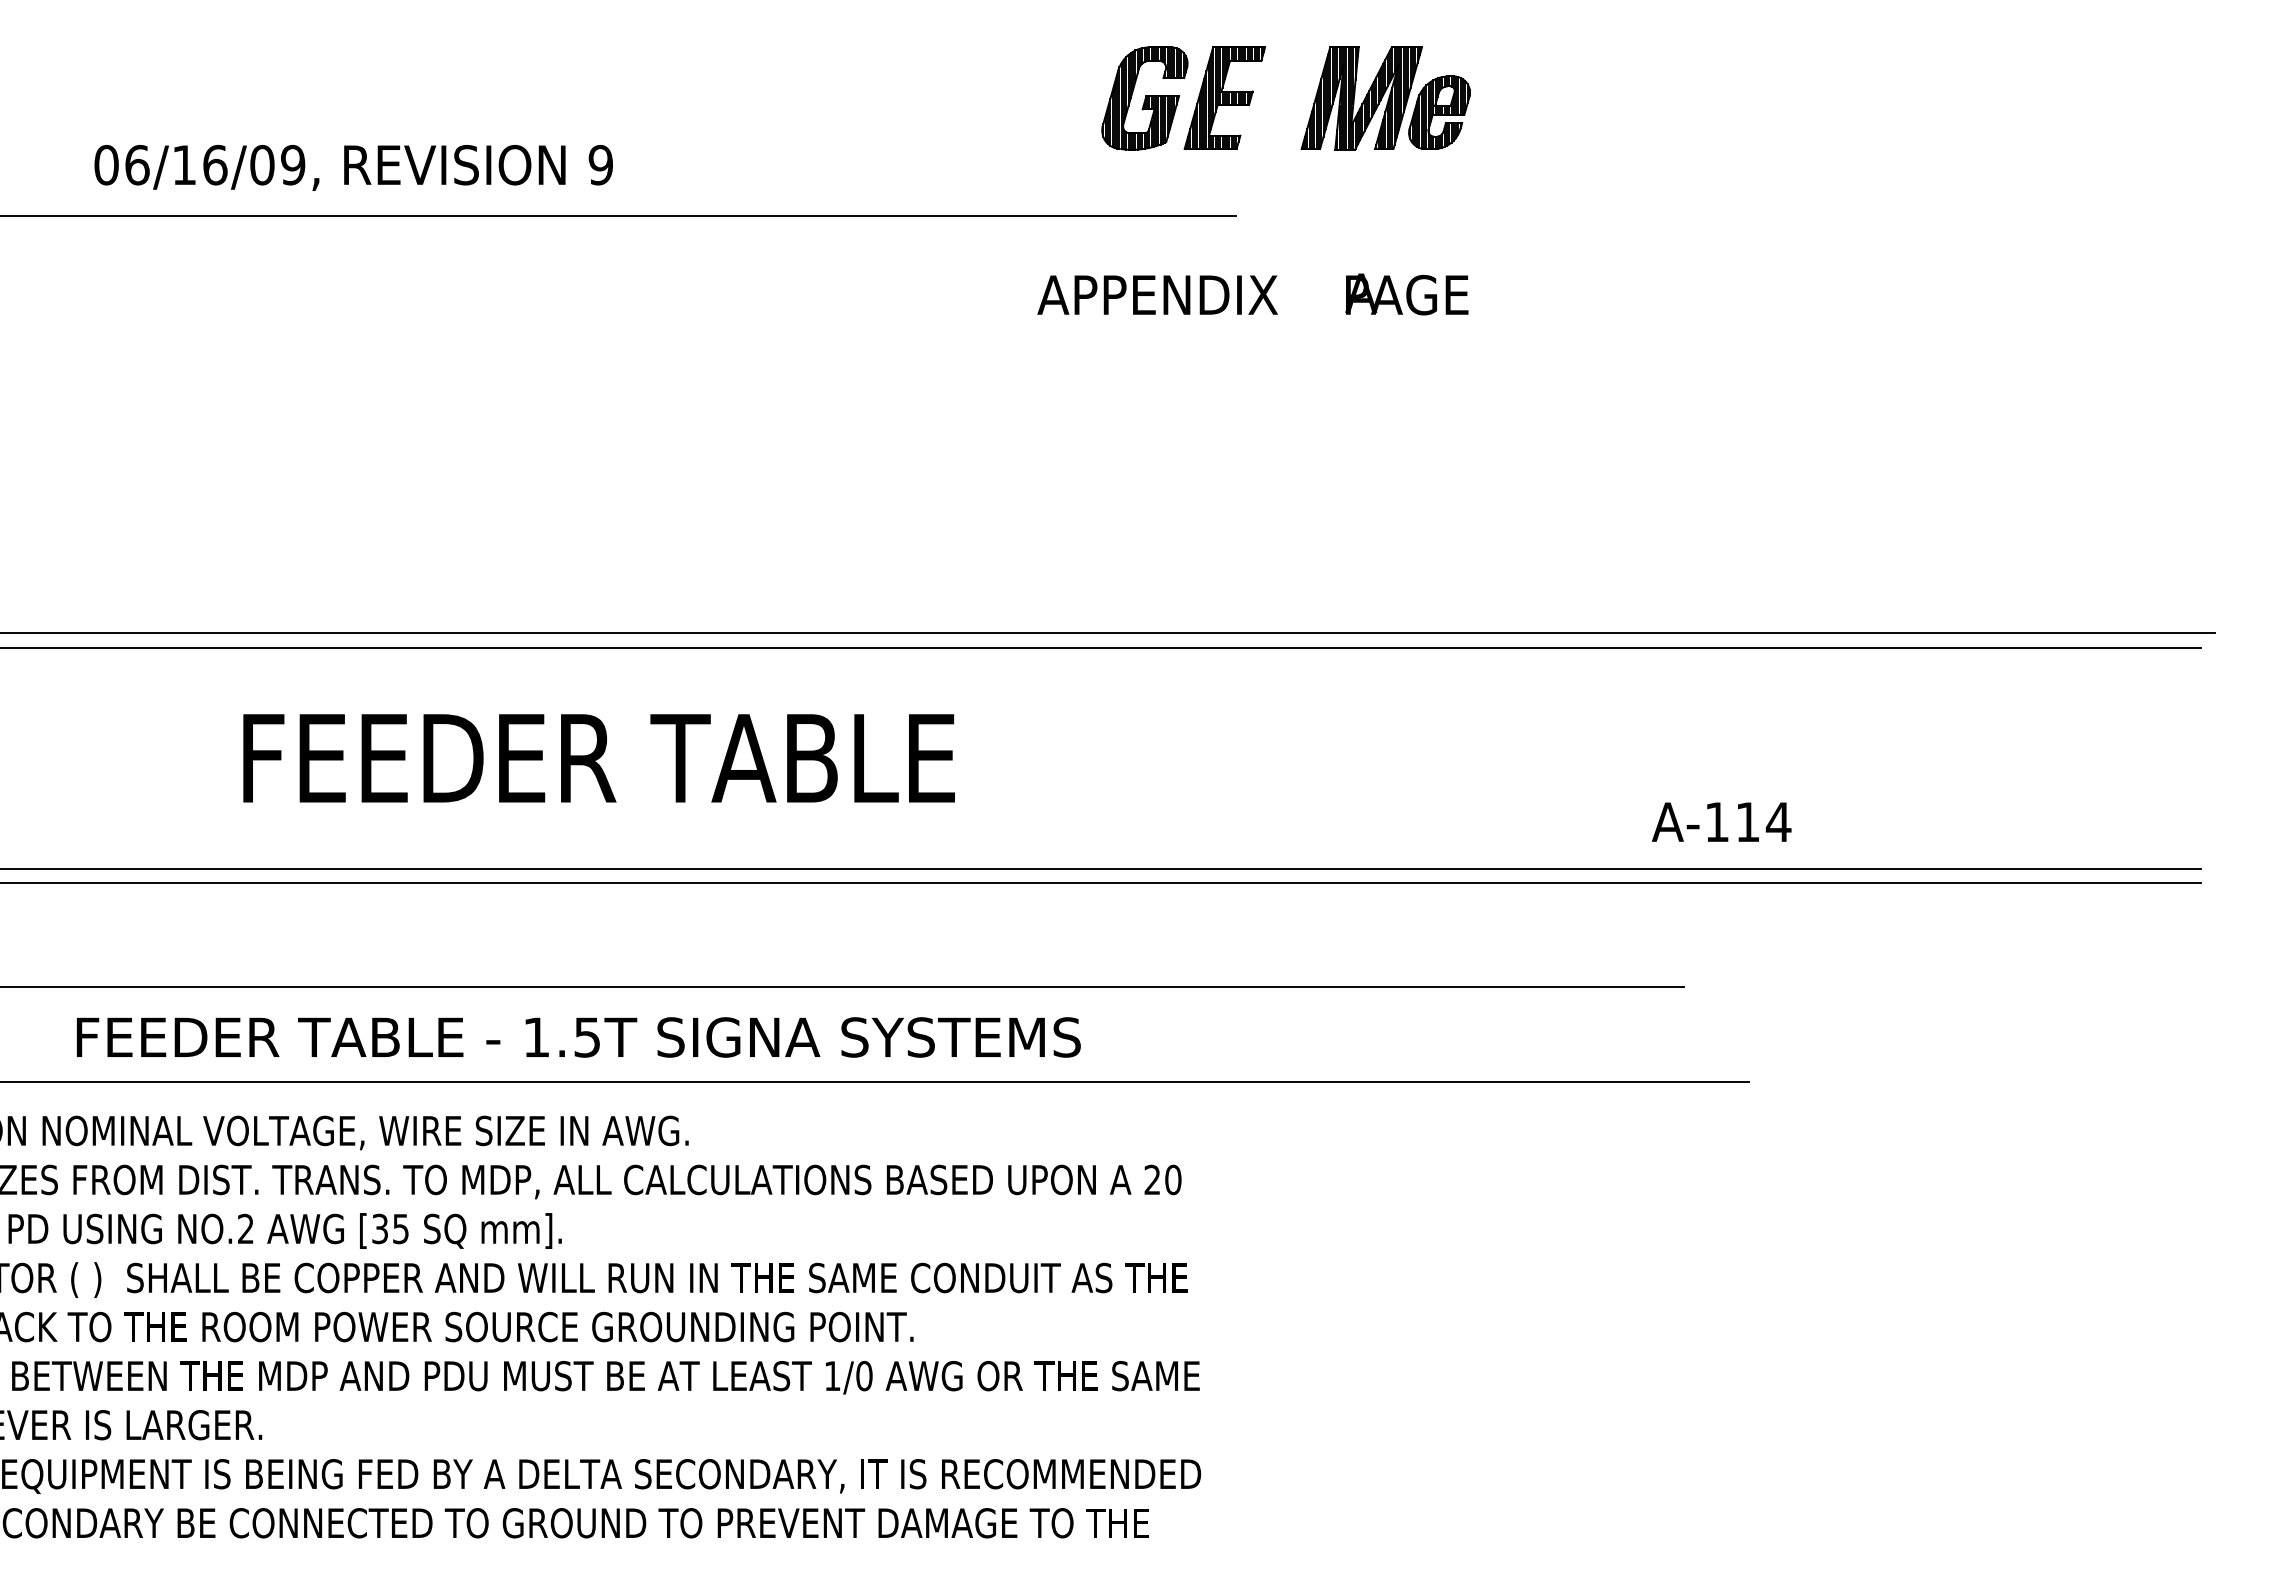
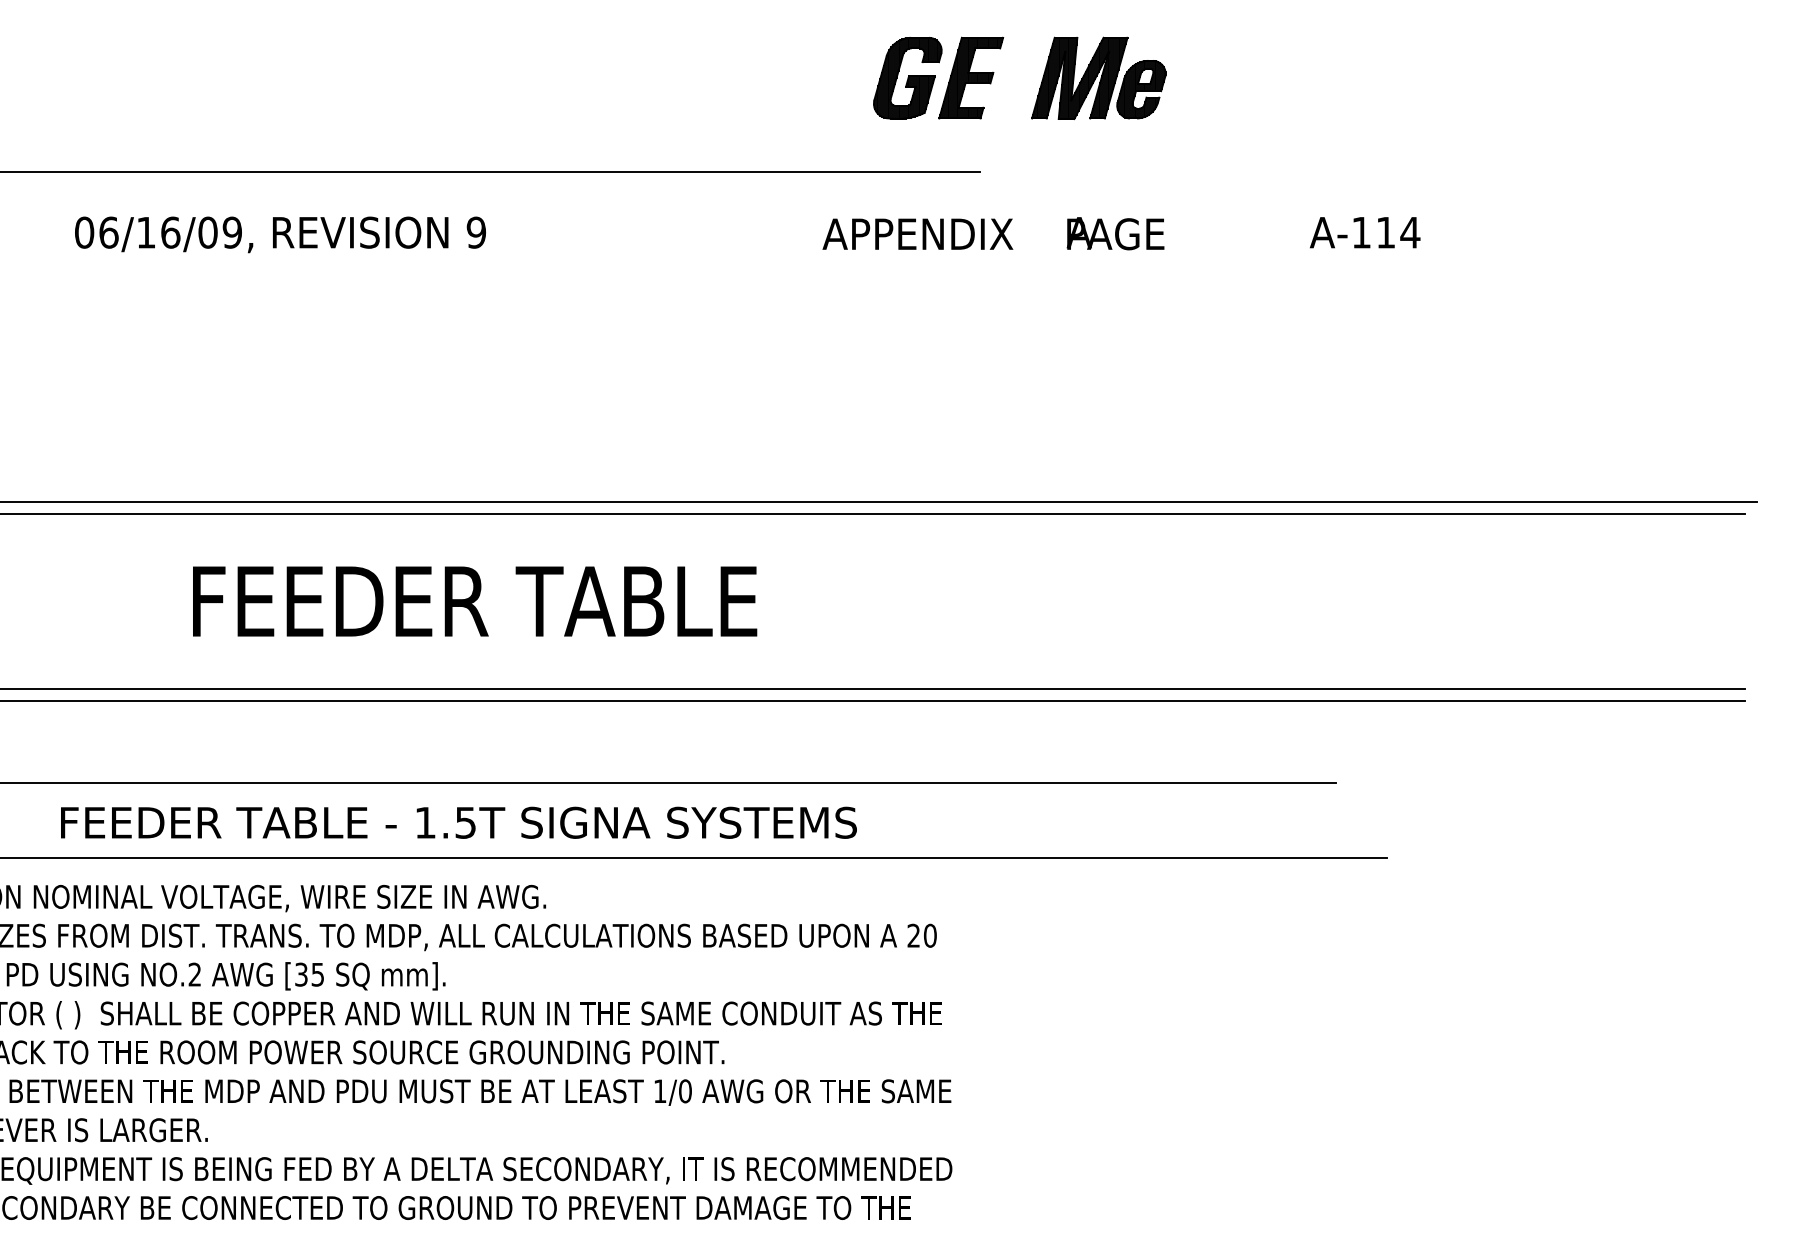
text: (353, 167) -> (280, 234), moved
text: (1721, 821) -> (1364, 232), moved

